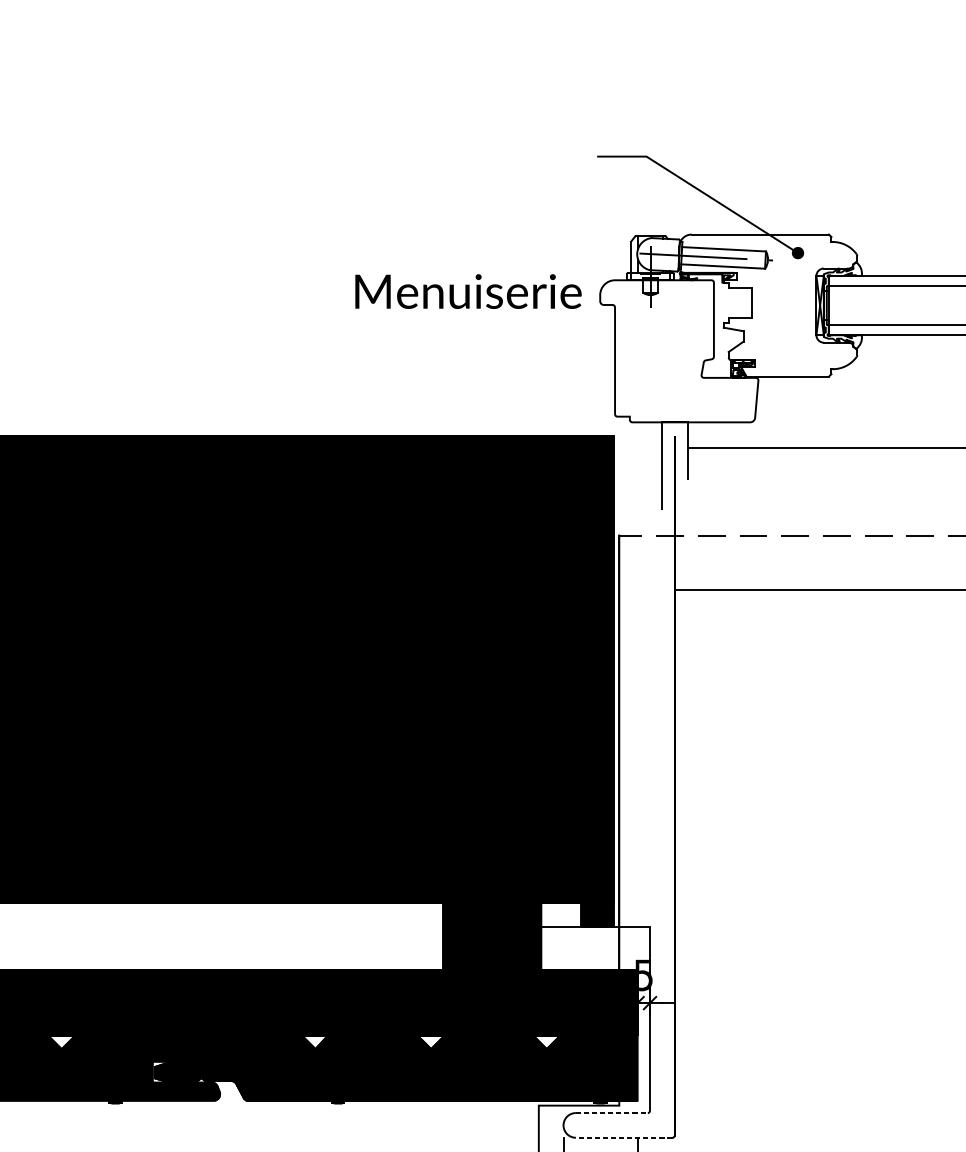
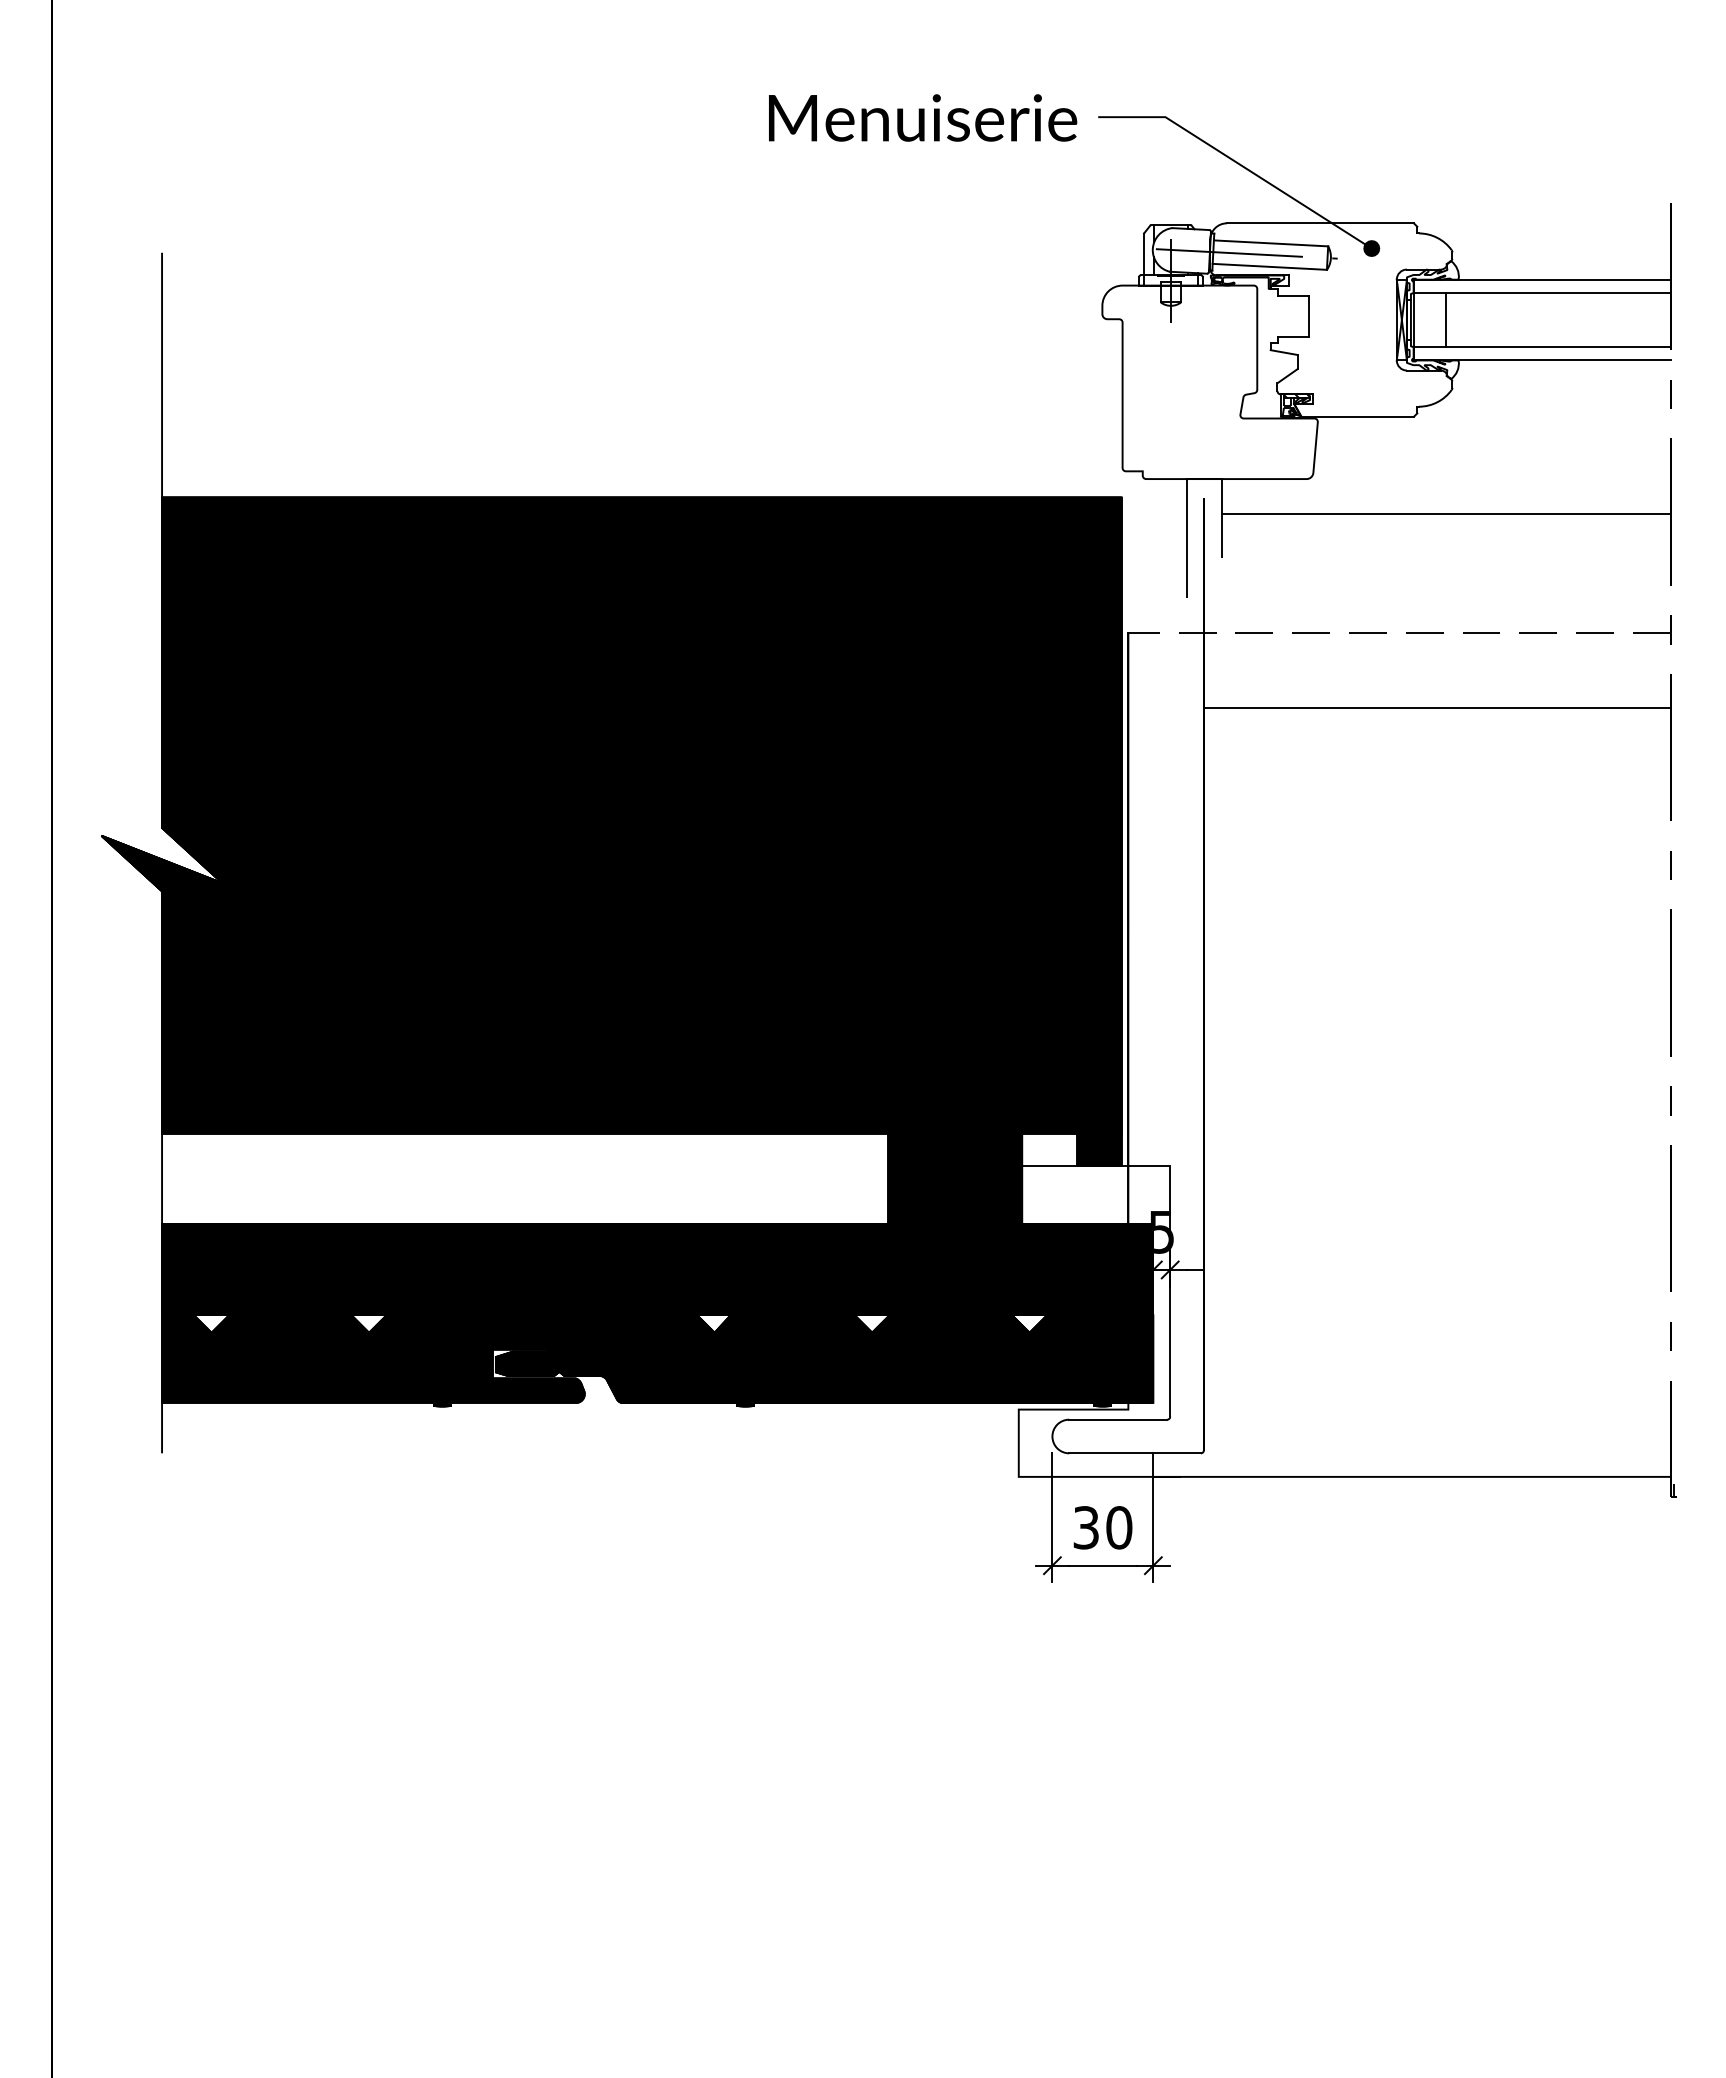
text: (468, 291) -> (923, 117), moved
line: (852, 305) -> (1445, 320), added
line: (612, 1112) -> (1118, 1419), dashed -> solid
line: (624, 1137) -> (1135, 1453), dashed -> solid

